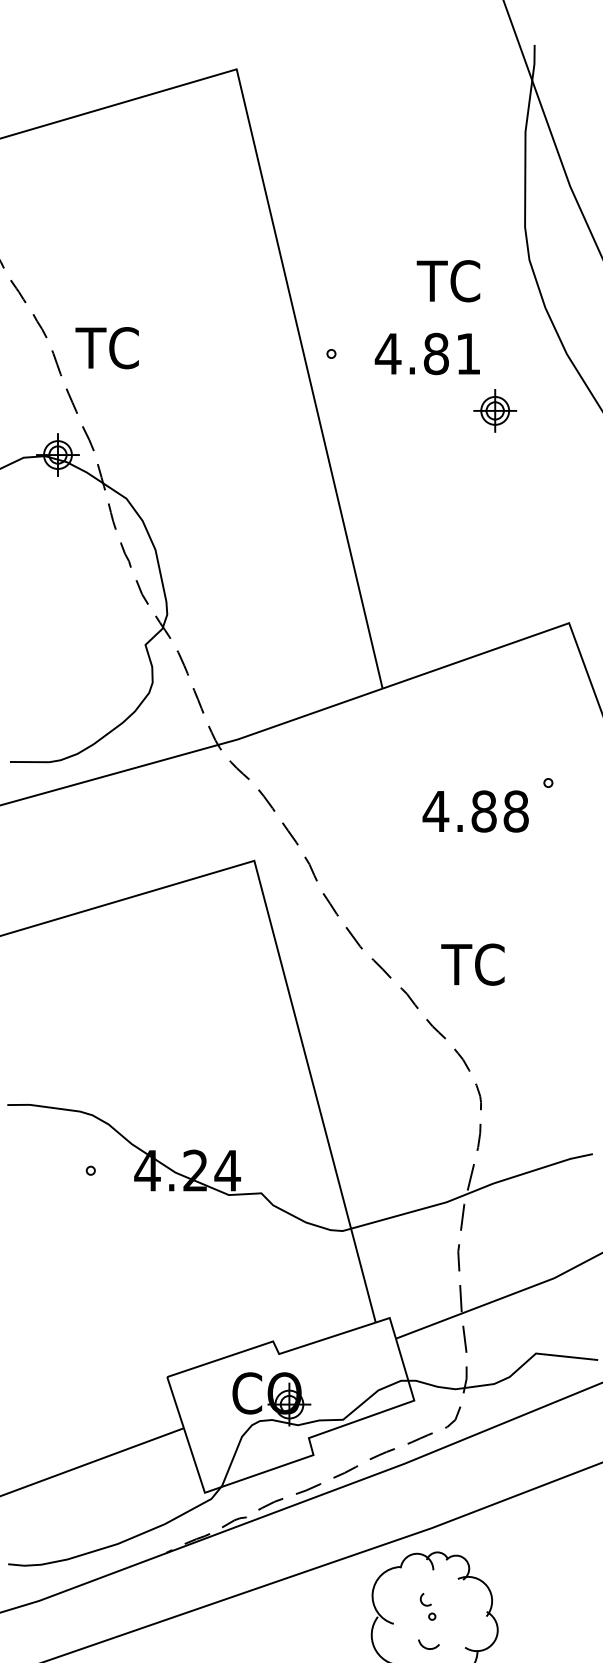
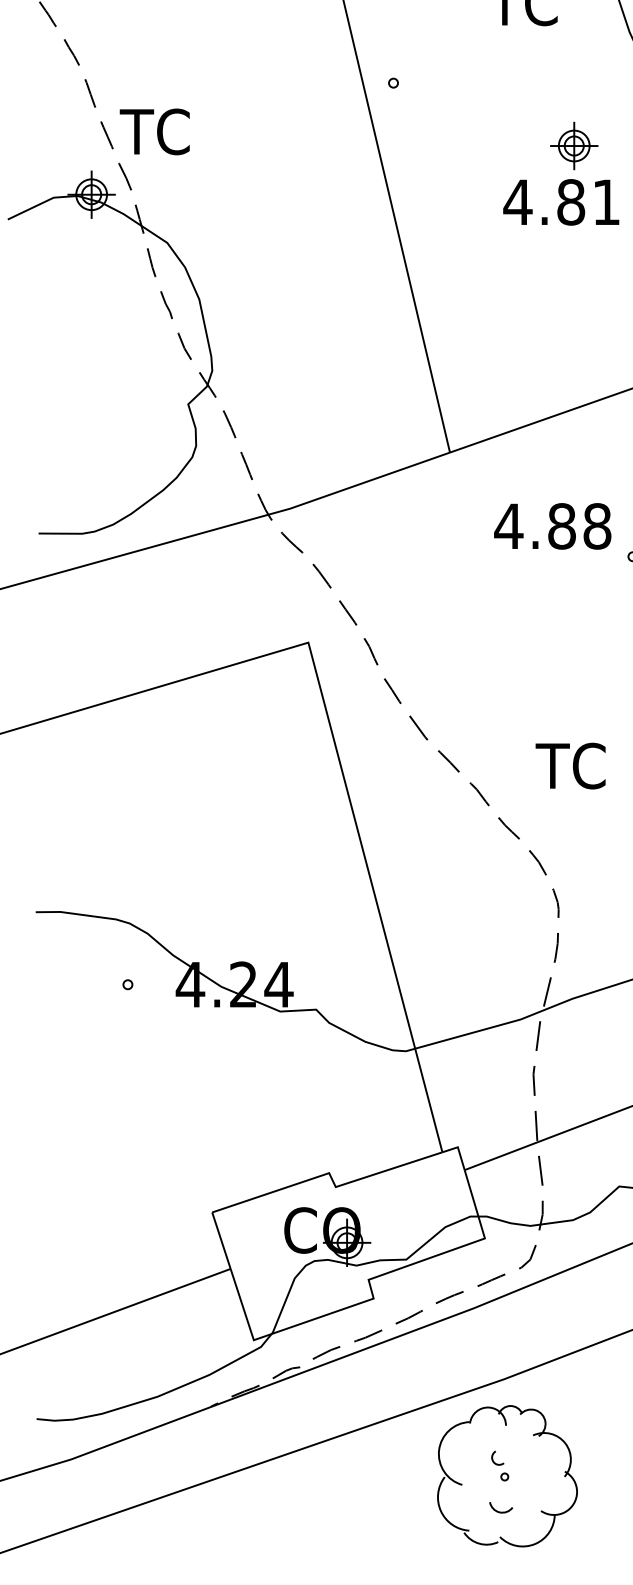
text: (106, 348) -> (154, 132), moved
text: (426, 353) -> (560, 201), moved
text: (475, 811) -> (552, 526), moved
text: (472, 964) -> (570, 765), moved

